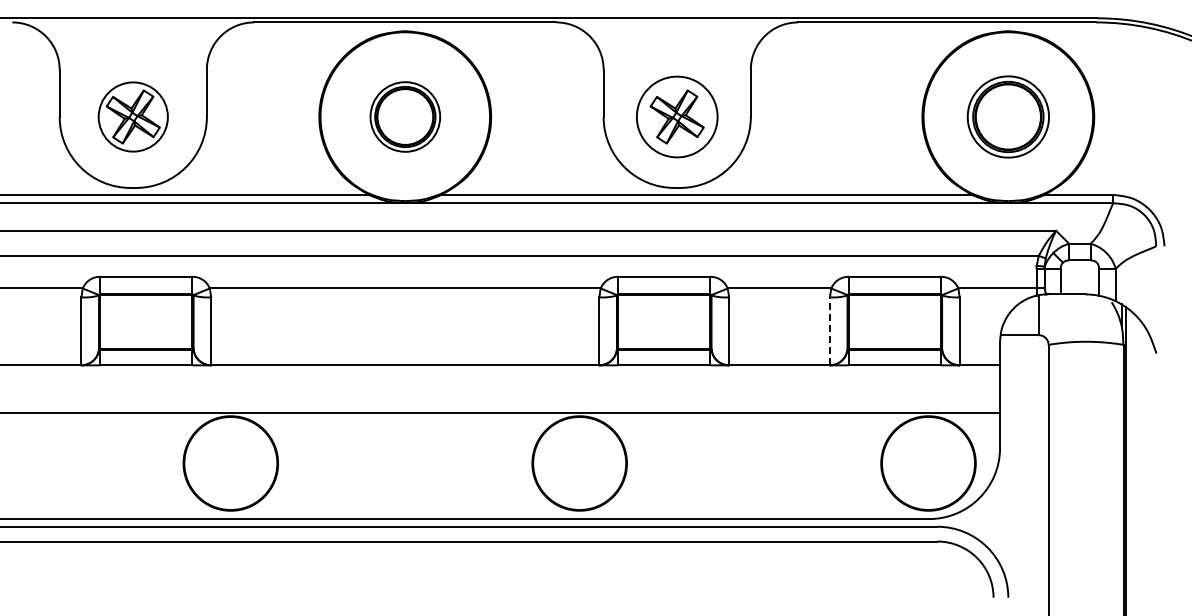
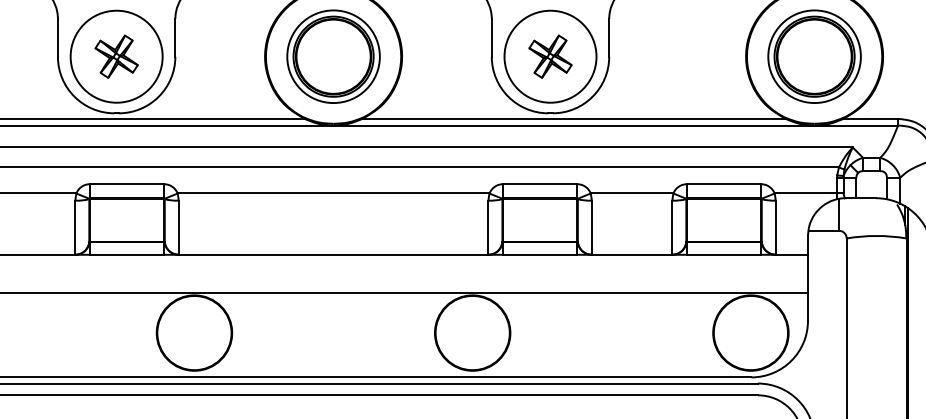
circle: (132, 116) -> (116, 56), size x1.67
part: (405, 116) -> (333, 56), size x1.67
circle: (676, 116) -> (549, 56), size x1.43
part: (1008, 116) -> (814, 56), size x1.43
line: (829, 331) -> (671, 227), dashed -> solid

